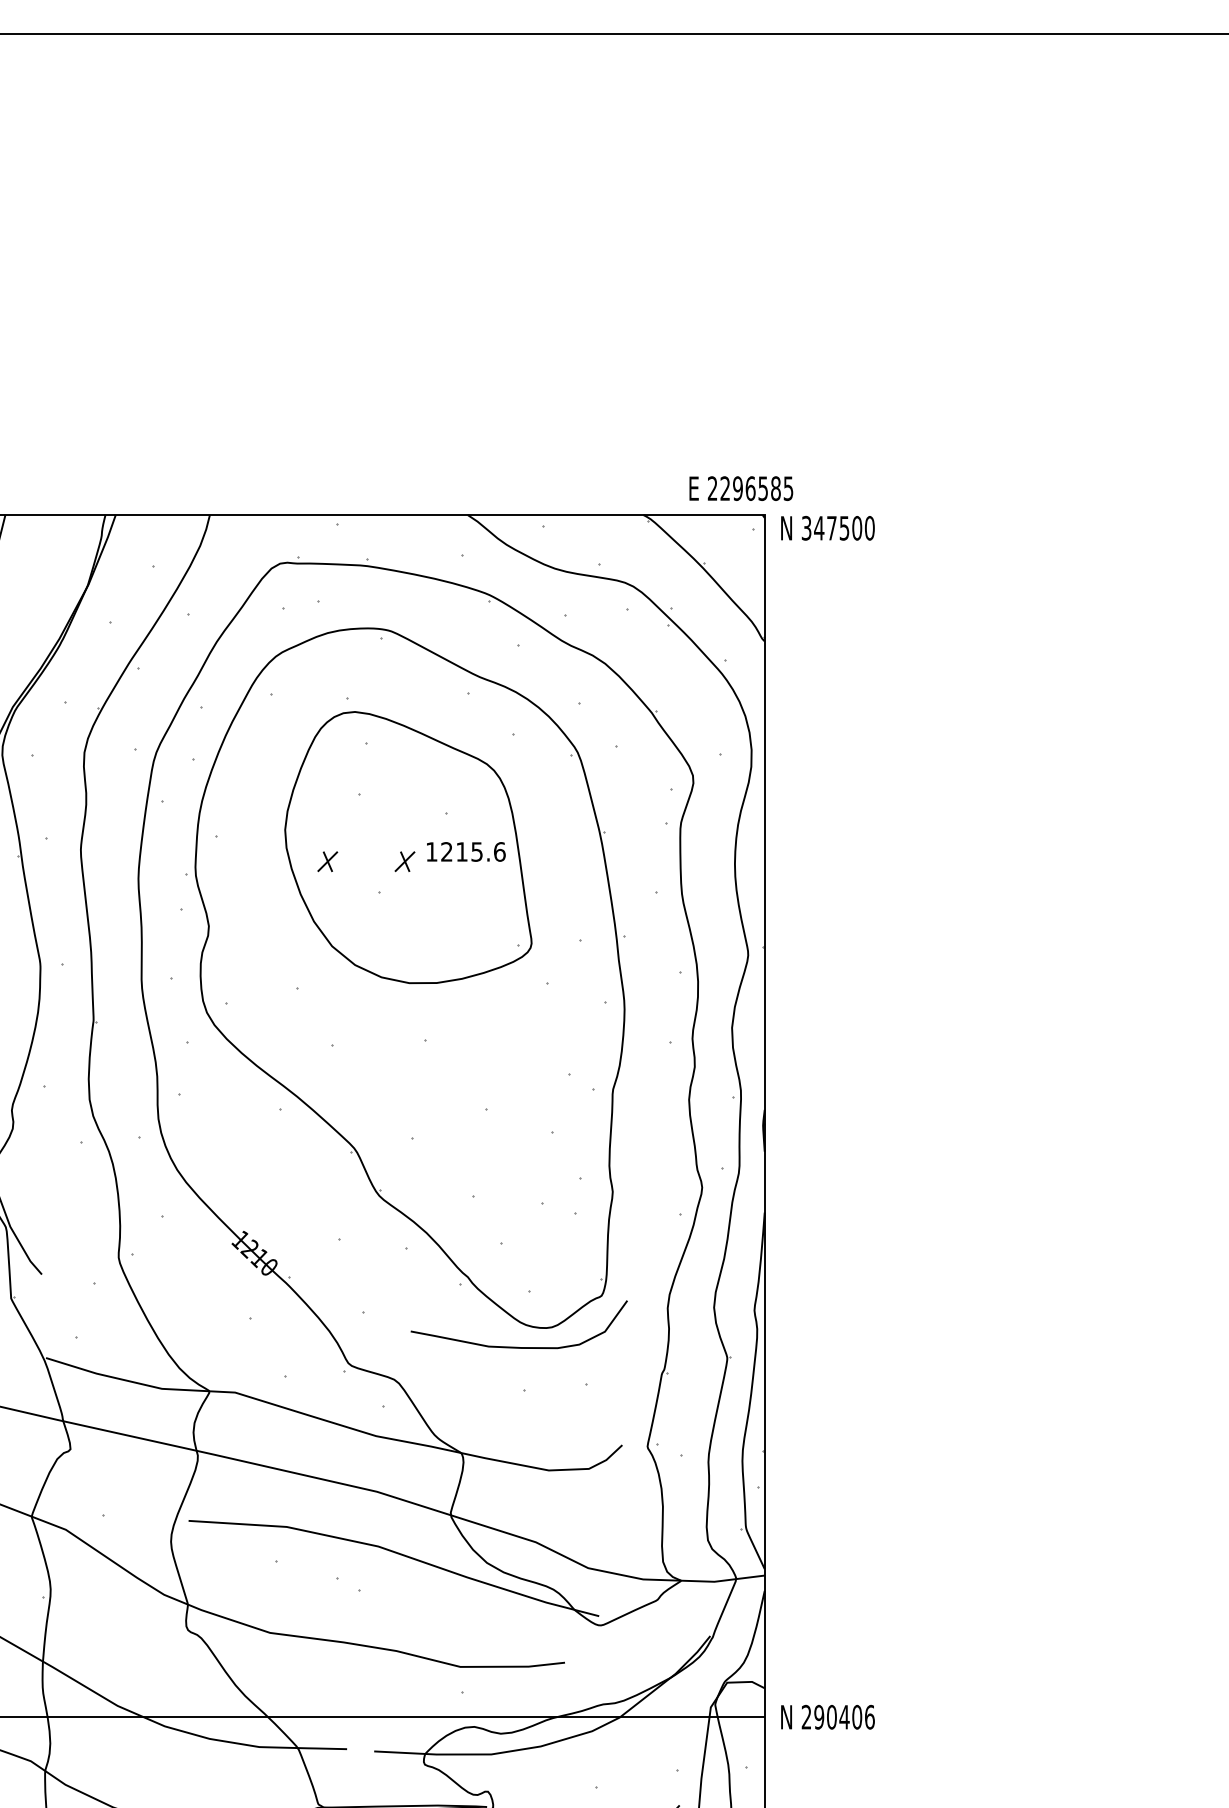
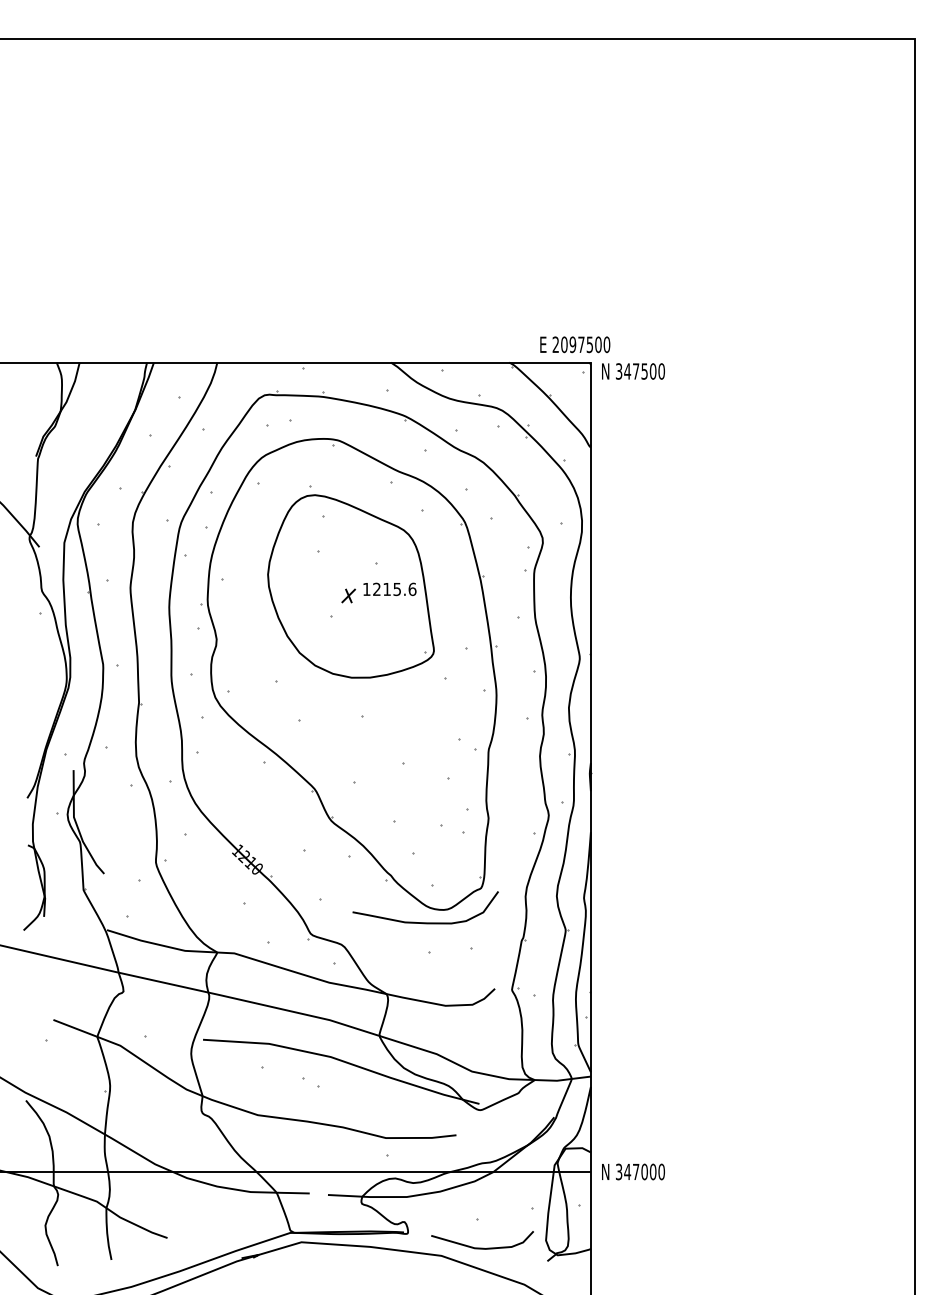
text: (756, 488) -> (585, 344), 2296585 -> 2097500
part: (327, 861) -> (296, 595), removed
text: (838, 1716) -> (640, 1171), 290406 -> 347000

